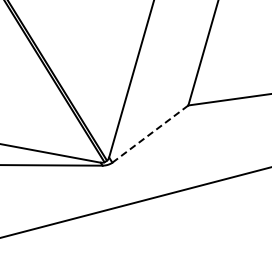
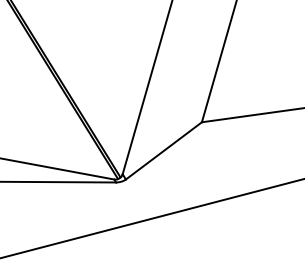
line: (149, 133) -> (163, 150), dashed -> solid

